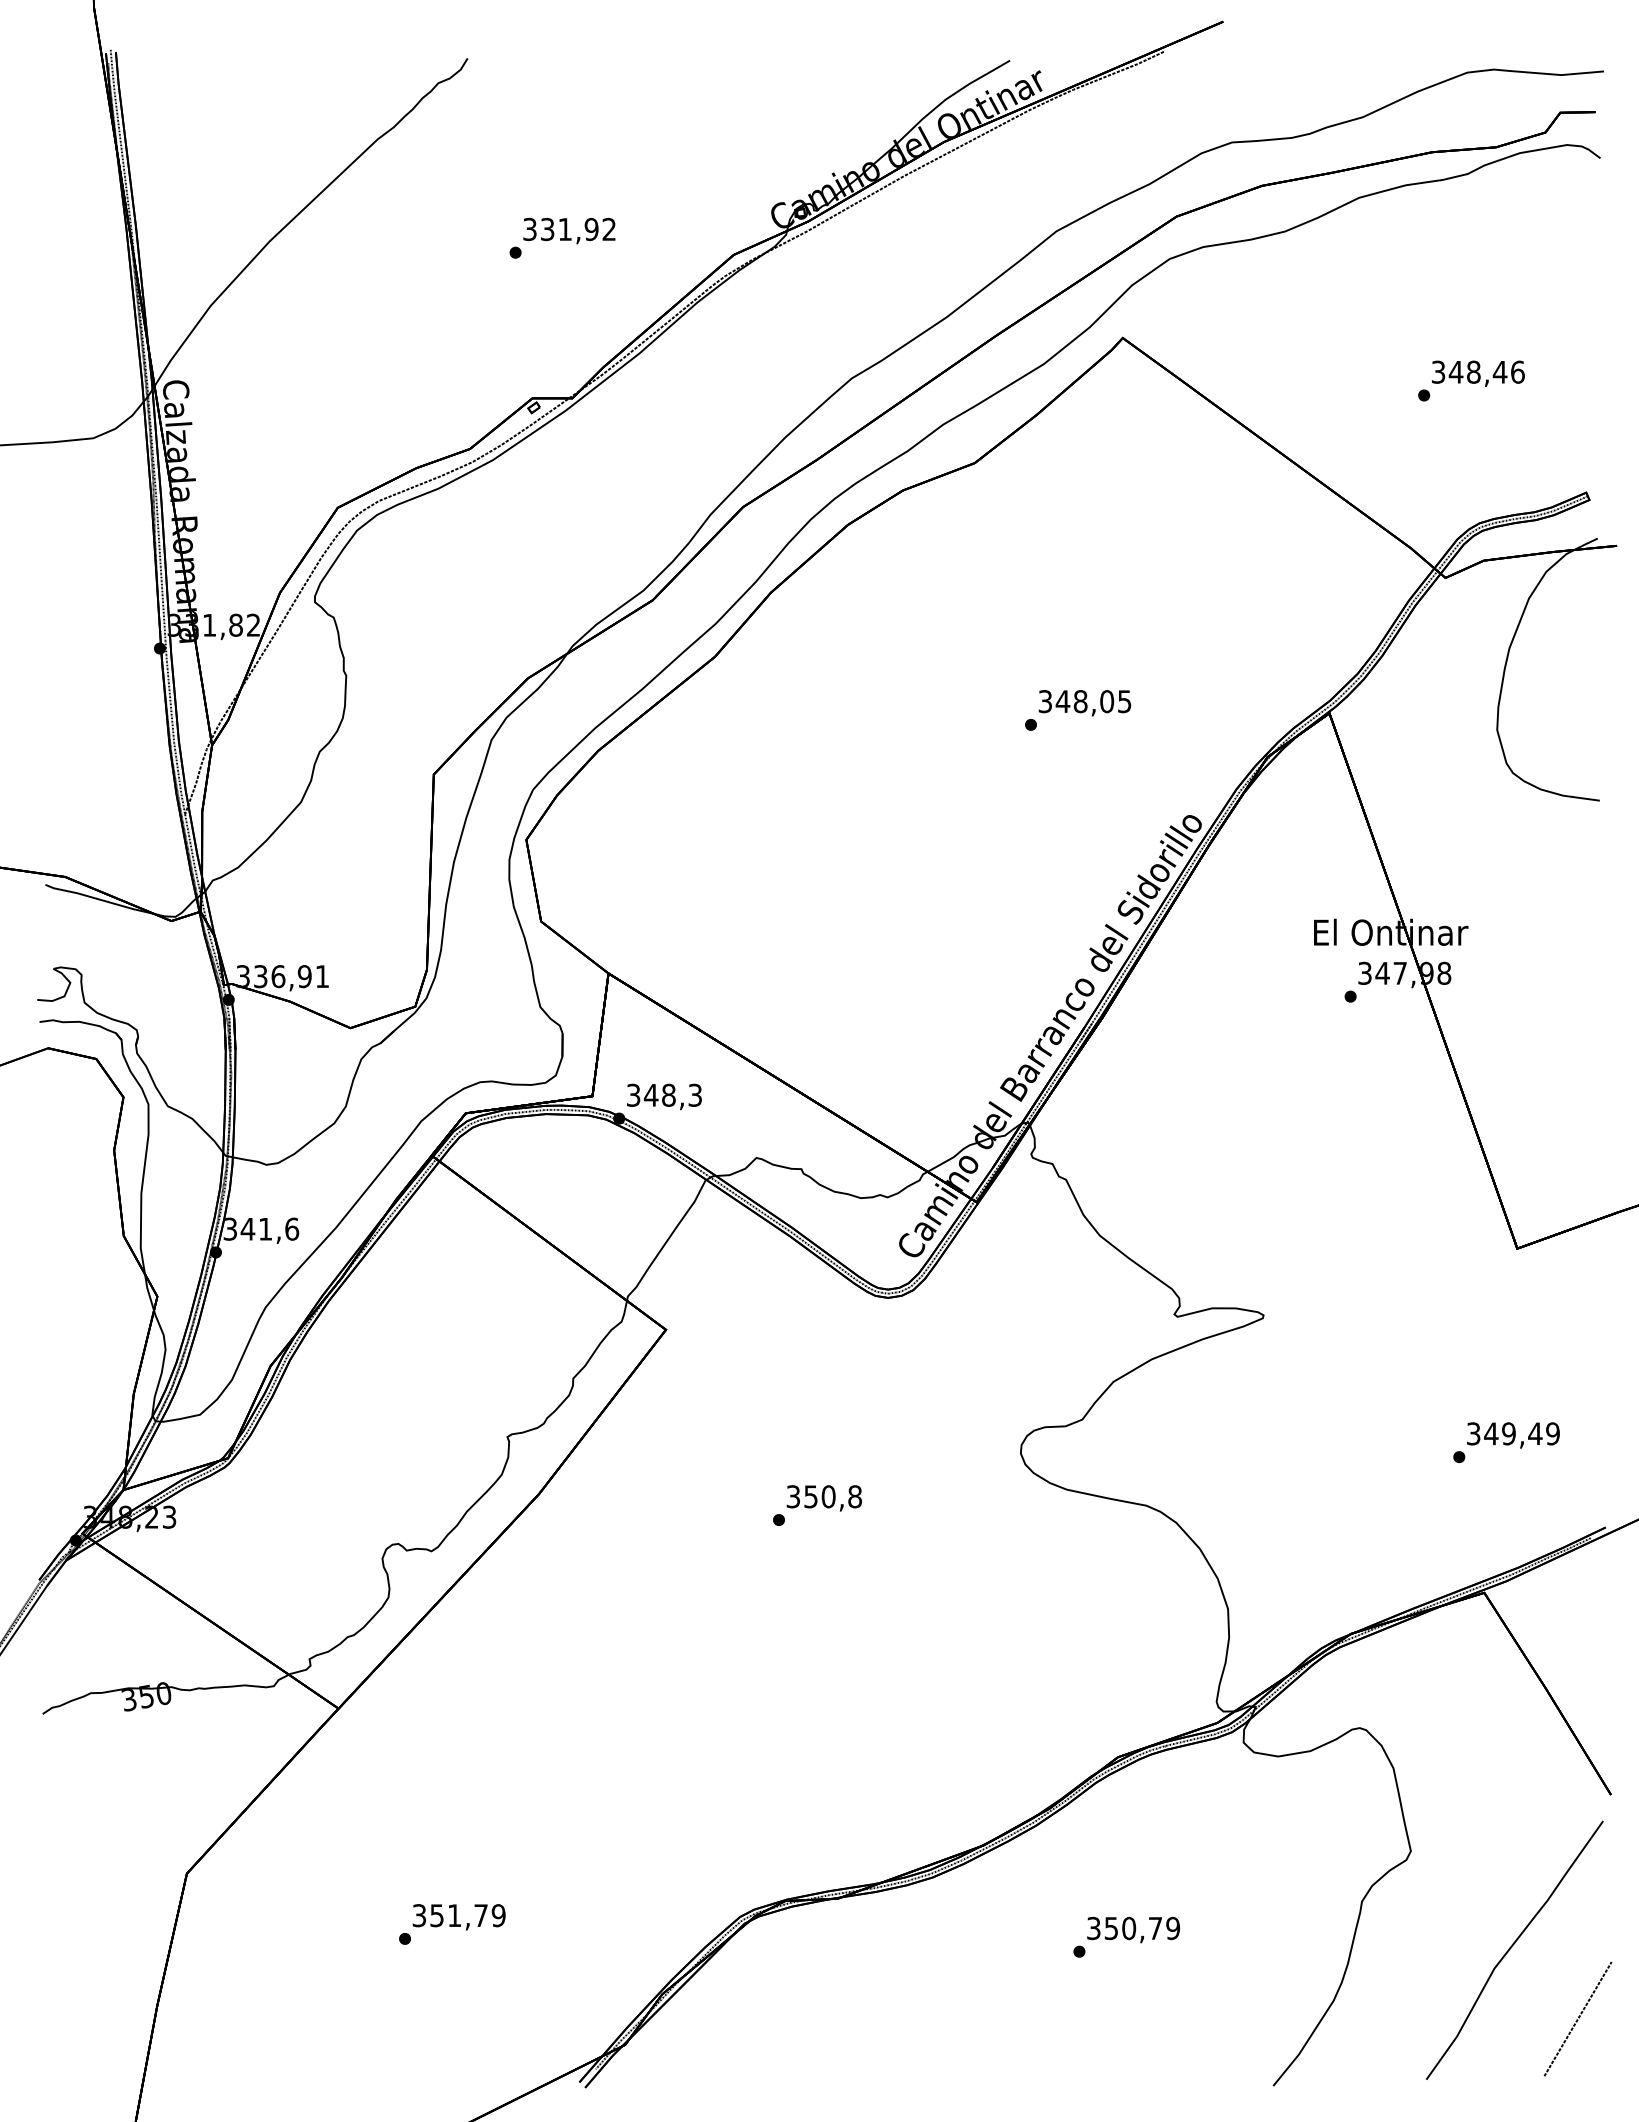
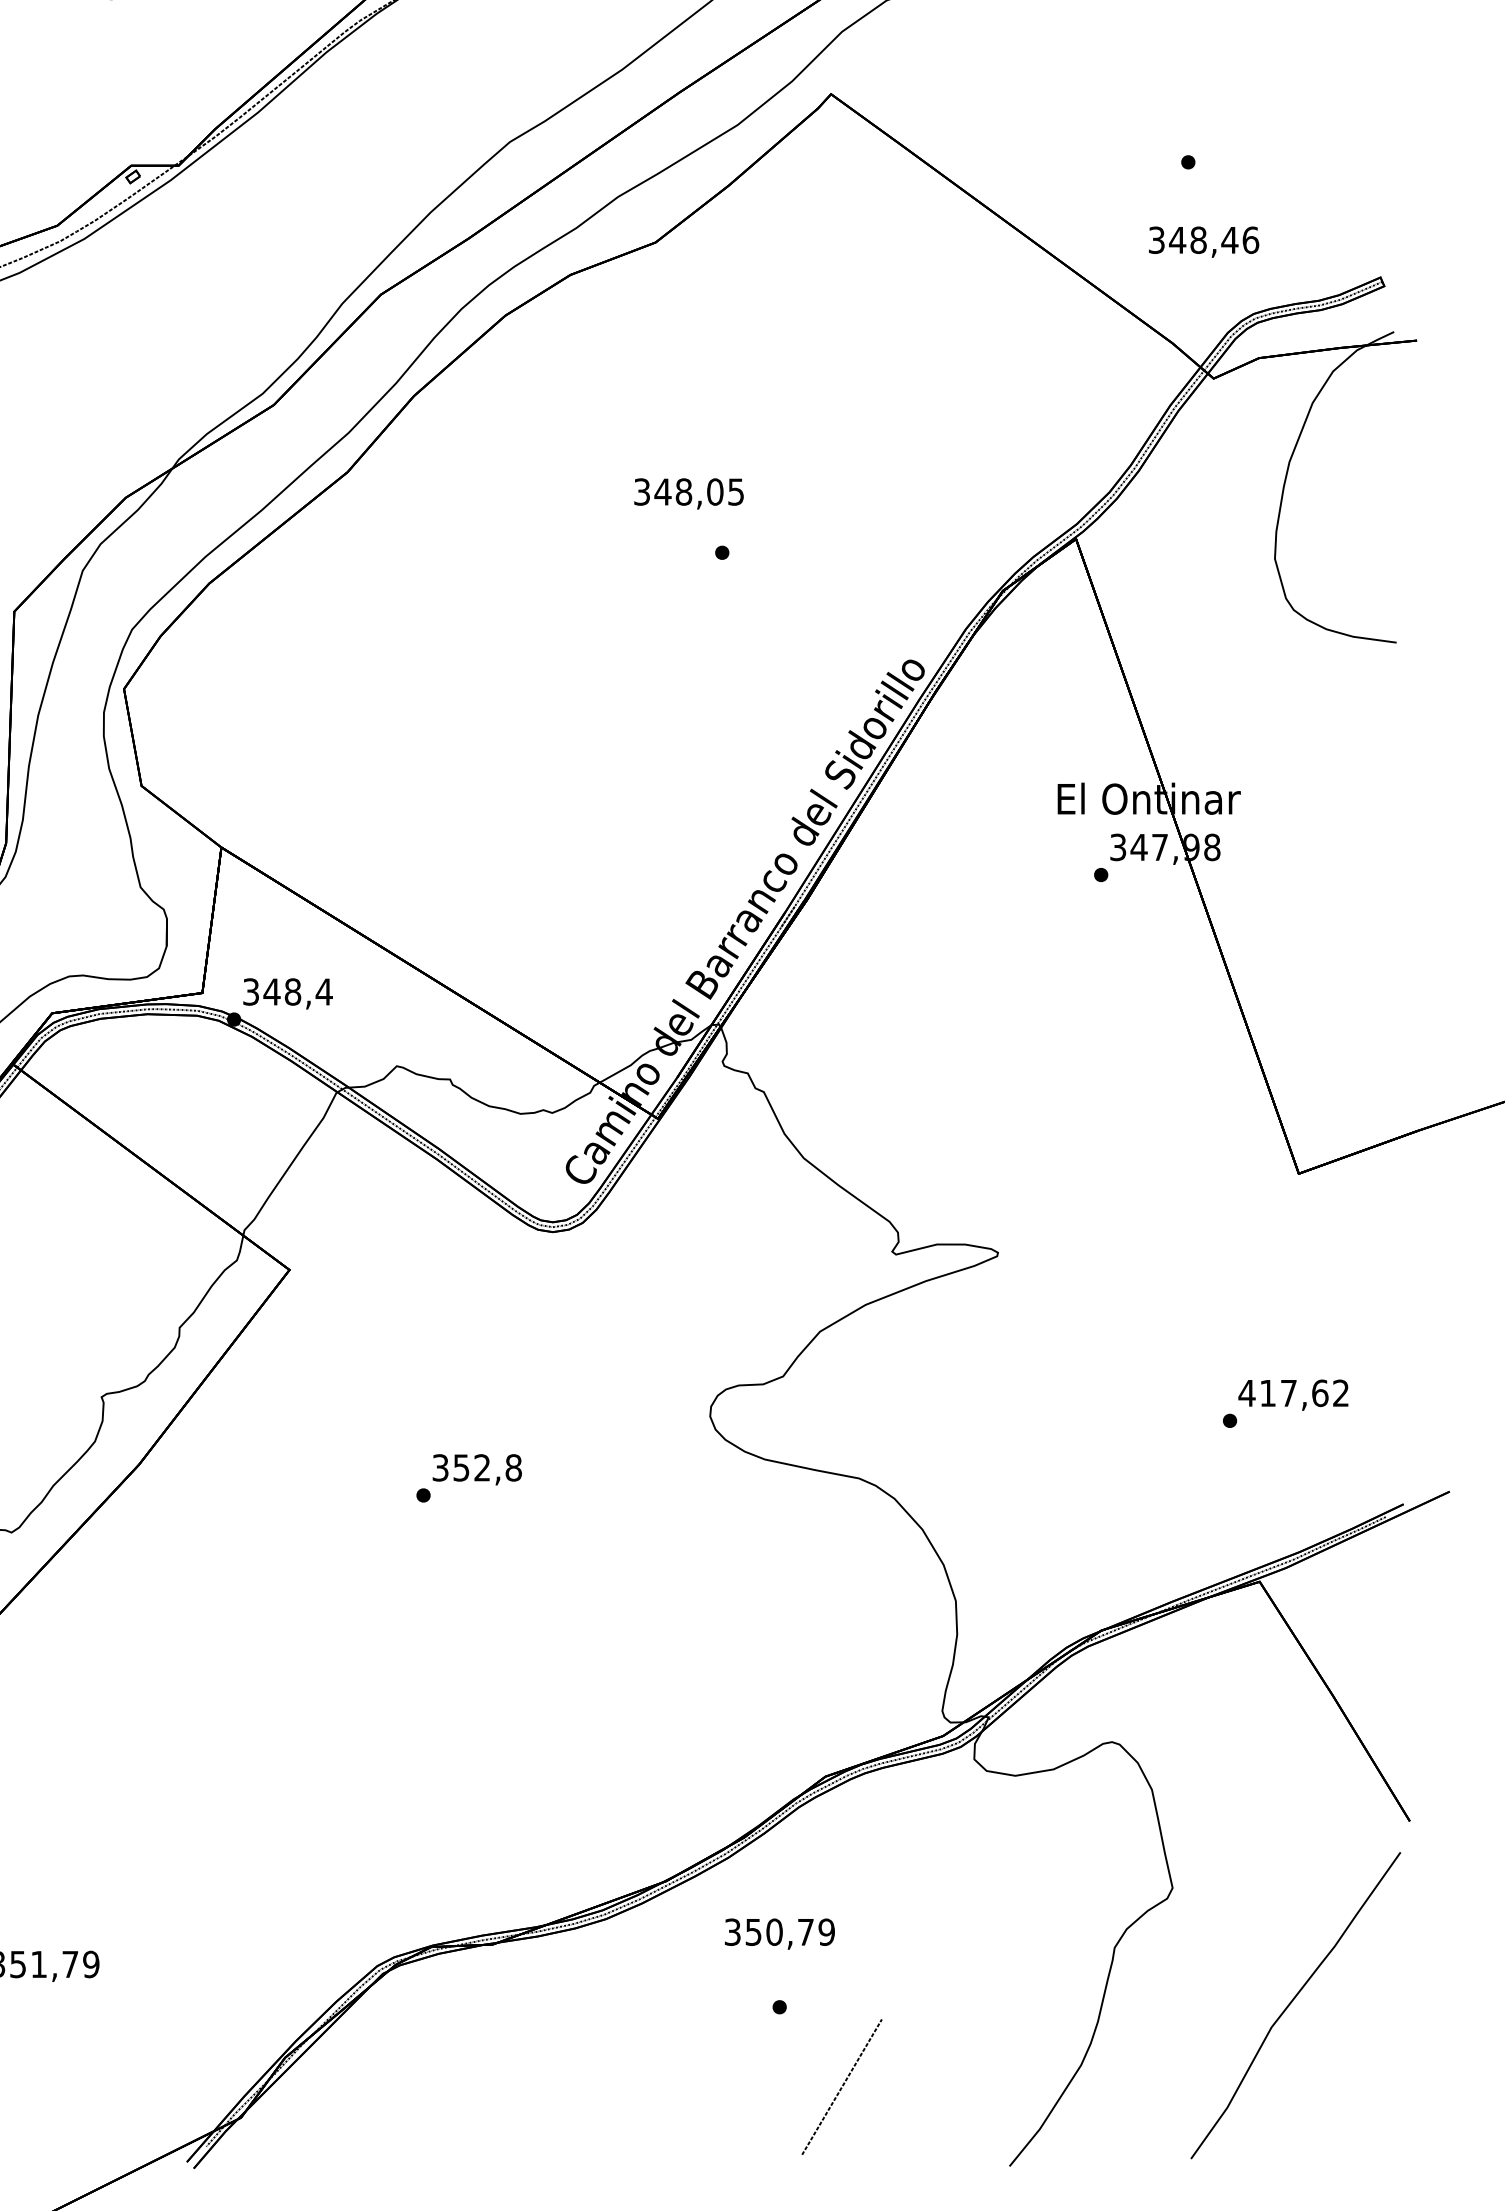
text: (1478, 373) -> (1204, 241), moved
text: (1084, 703) -> (688, 494), moved
text: (695, 1094) -> (324, 990), 348,3 -> 348,4
text: (1512, 1433) -> (1293, 1392), 349,49 -> 417,62
text: (828, 1496) -> (482, 1467), 350,8 -> 352,8
text: (1133, 1929) -> (779, 1933), moved
line: (1577, 2019) -> (841, 2087), moved

